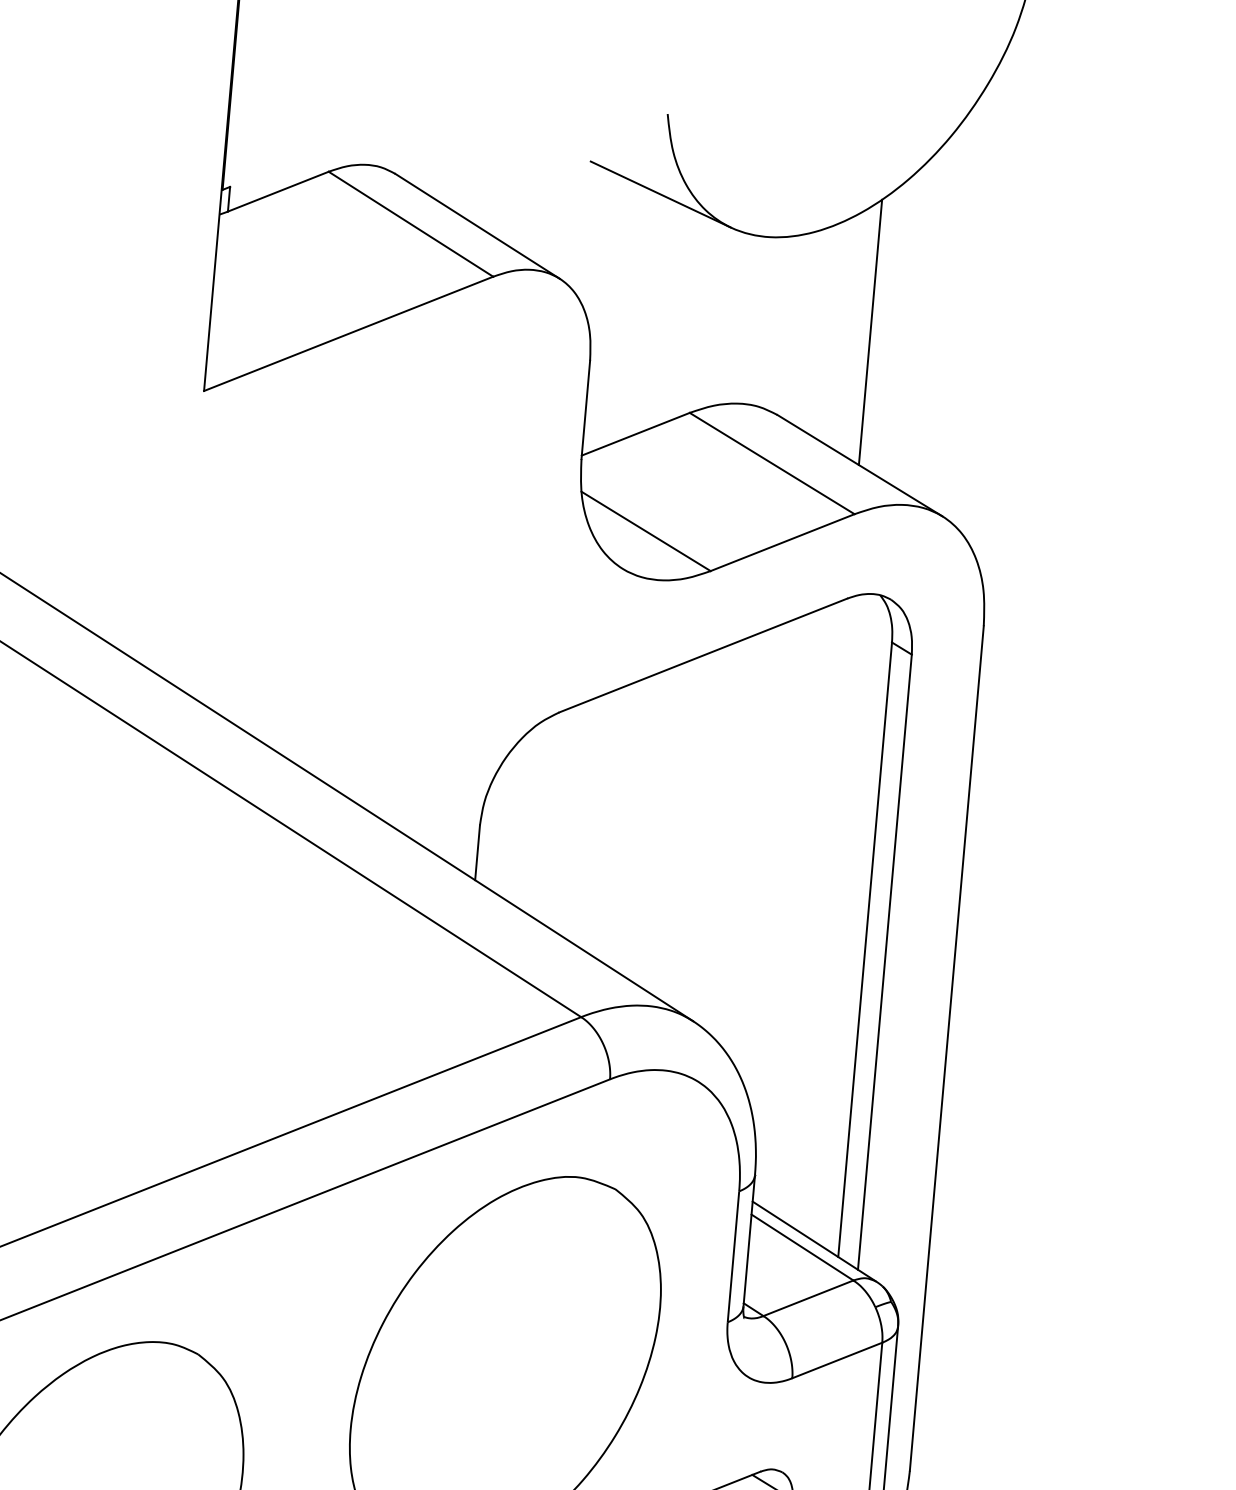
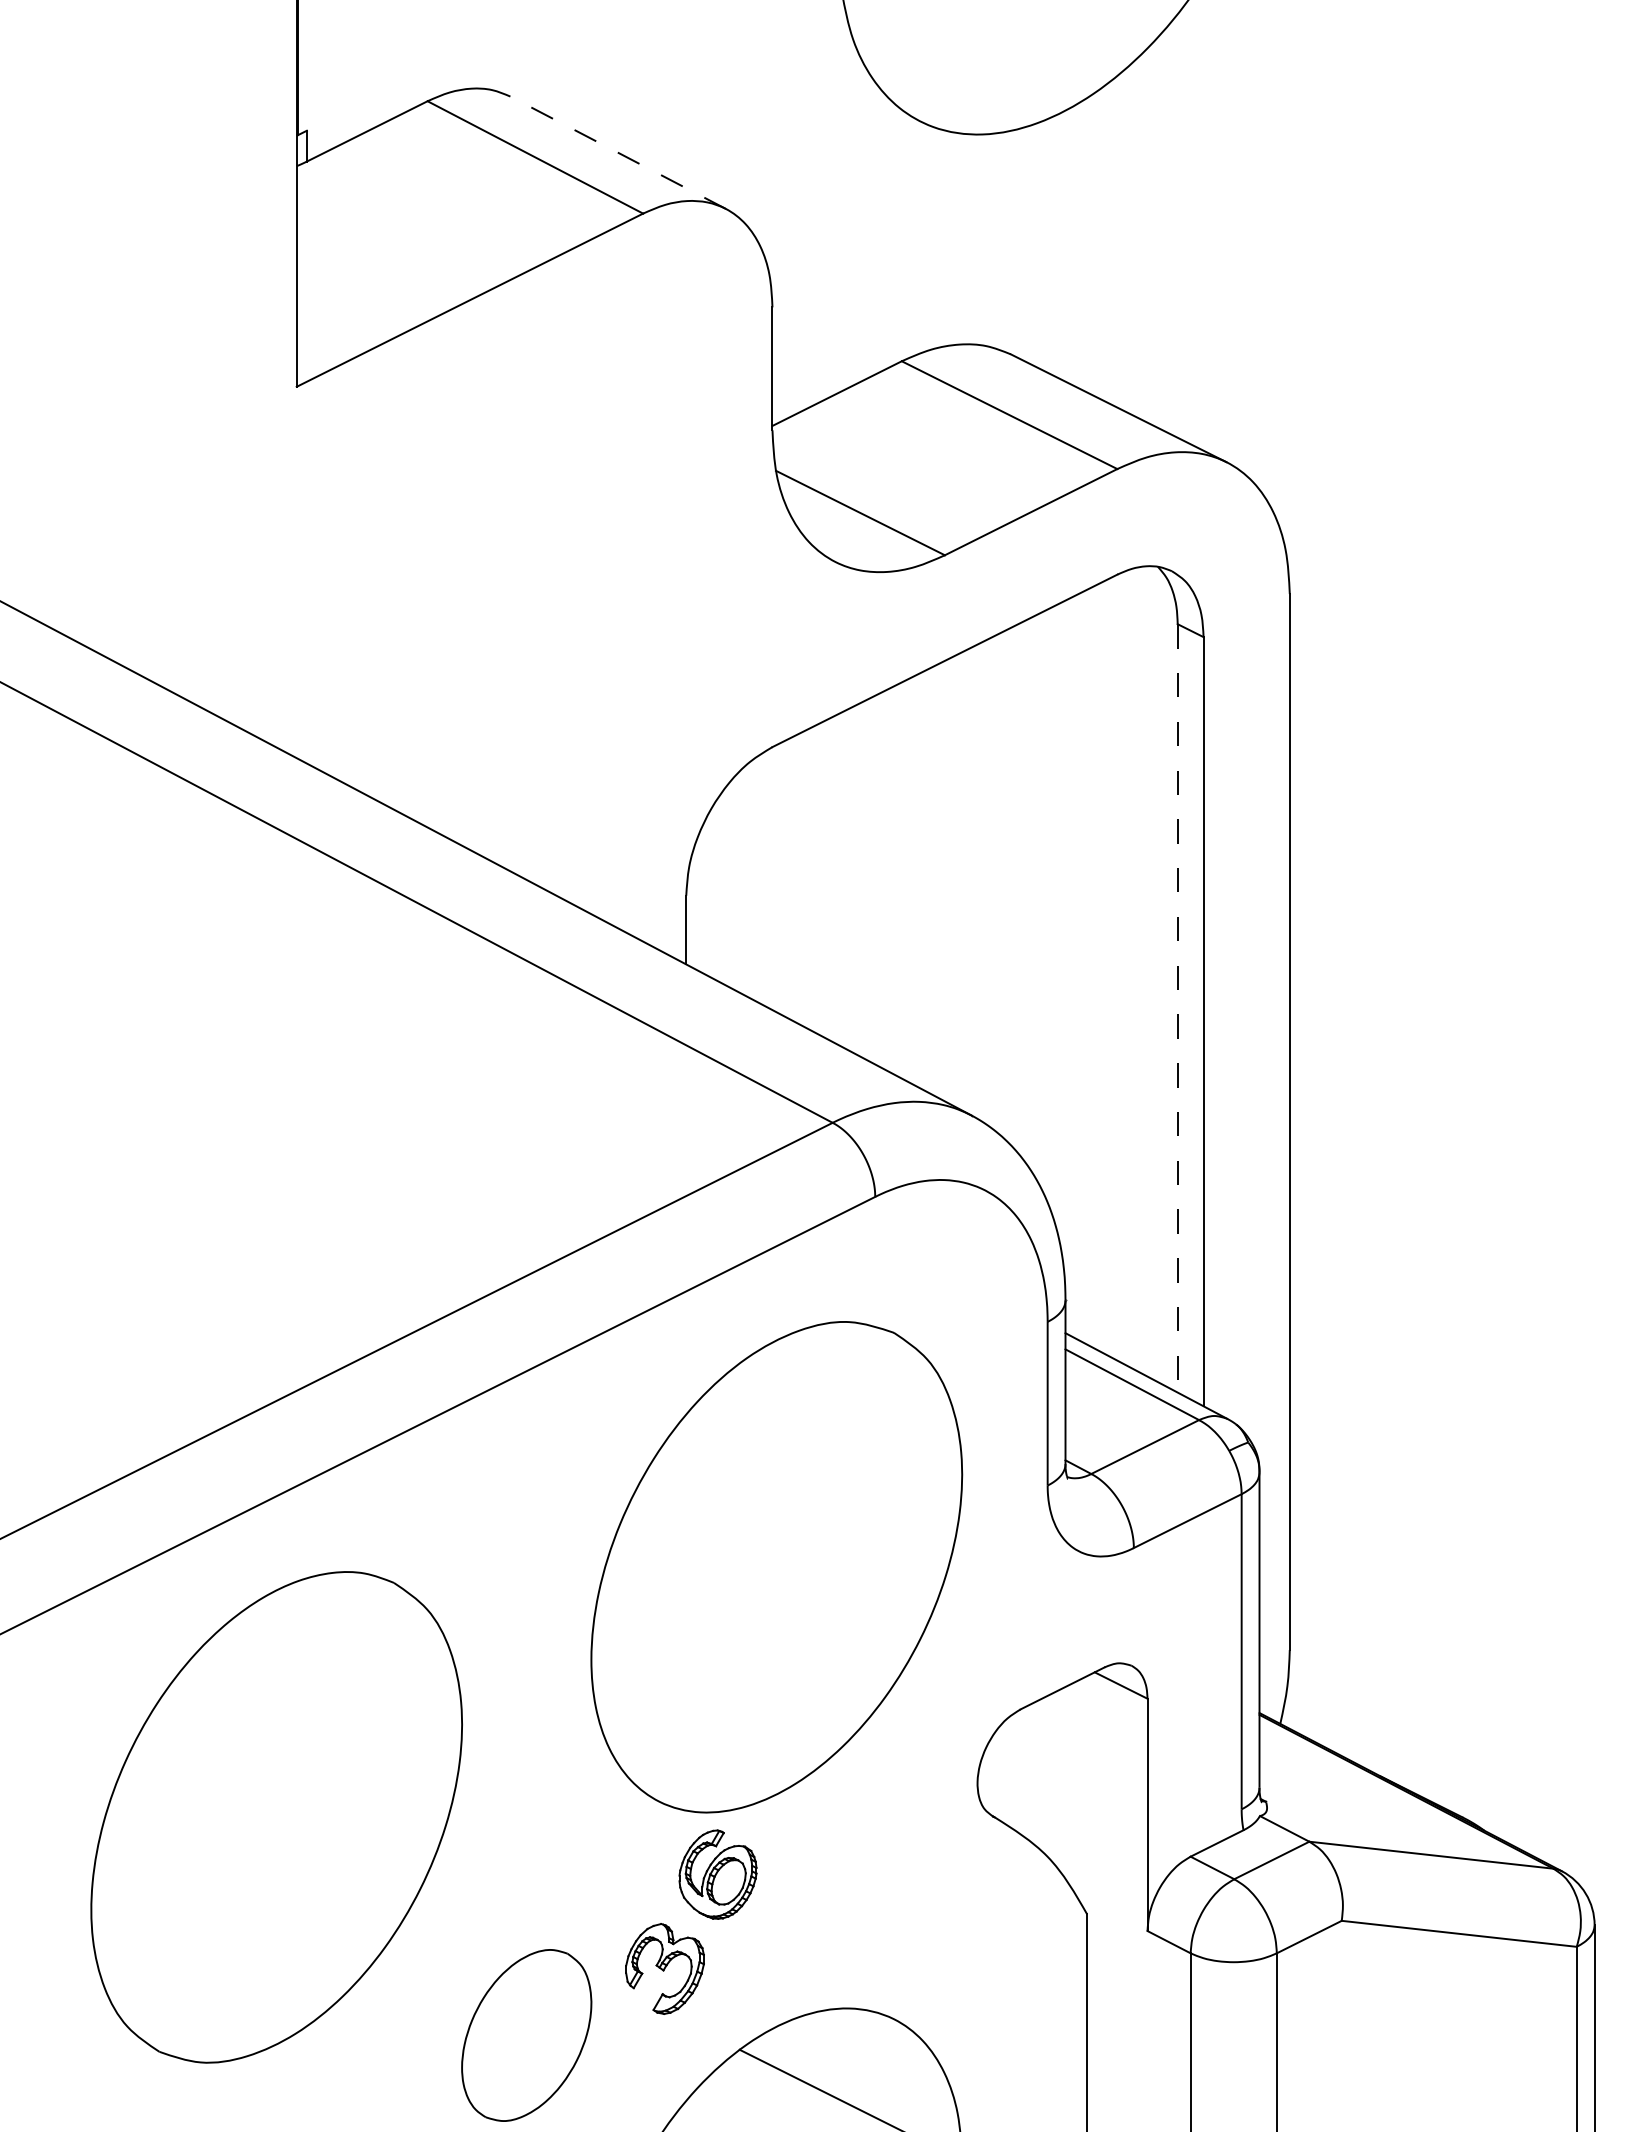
line: (660, 194) -> (841, 93), removed
line: (477, 226) -> (618, 152), solid -> dashed
line: (870, 332) -> (1117, 241), removed
line: (864, 949) -> (1177, 1008), solid -> dashed

